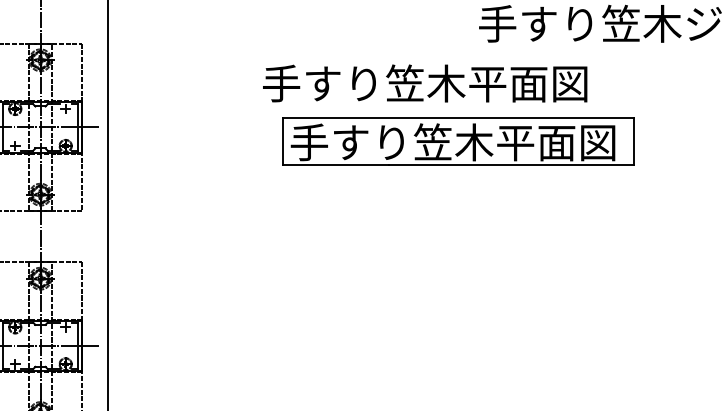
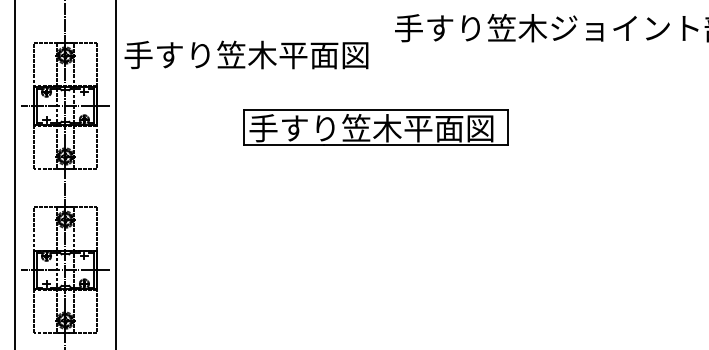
text: (425, 82) -> (246, 54), moved
part: (458, 141) -> (375, 127), moved

